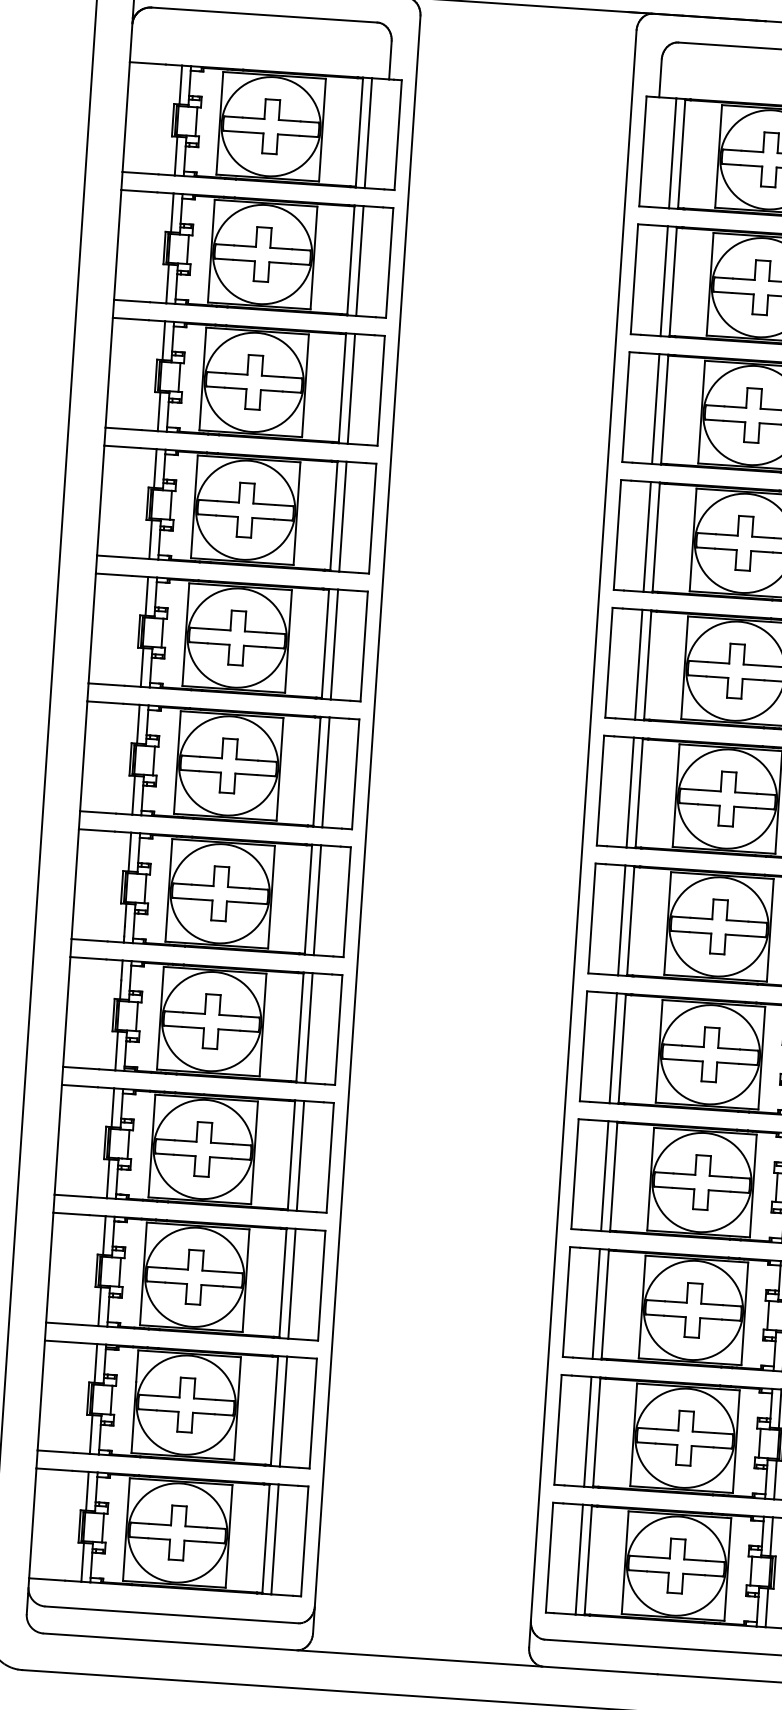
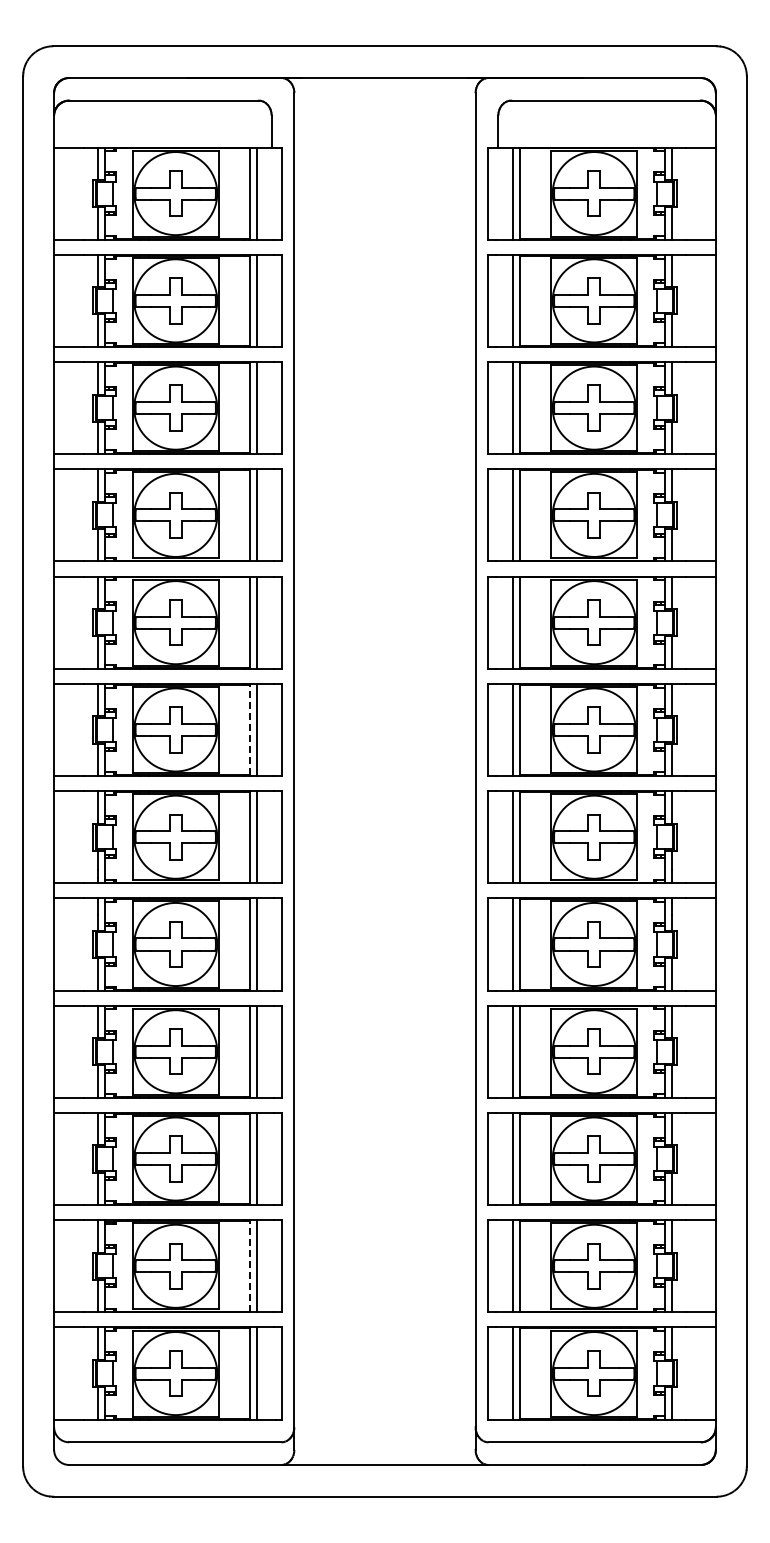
line: (316, 771) -> (249, 729), solid -> dashed
line: (274, 1410) -> (249, 1265), solid -> dashed

